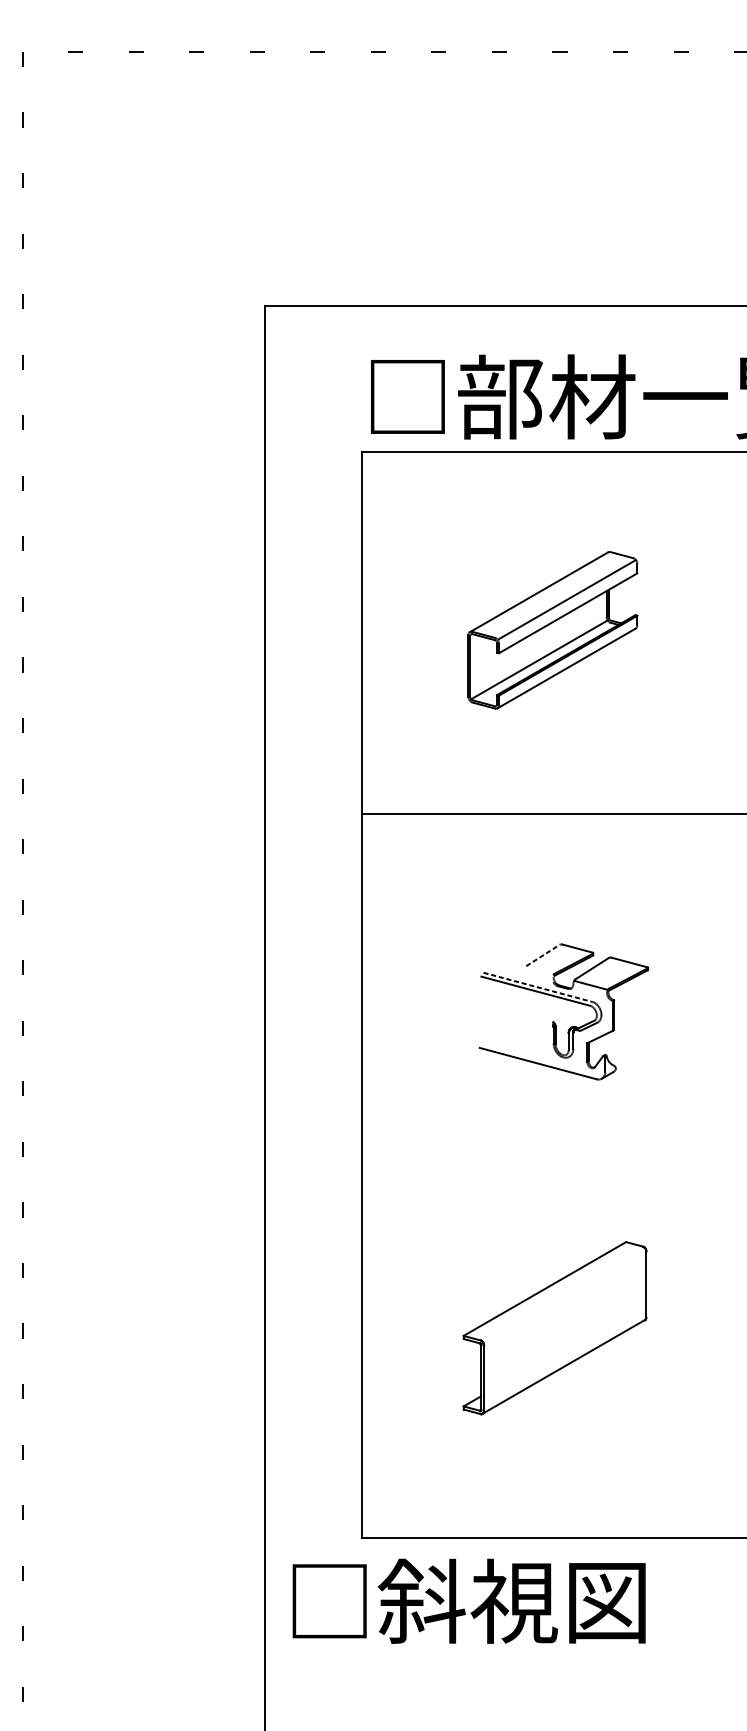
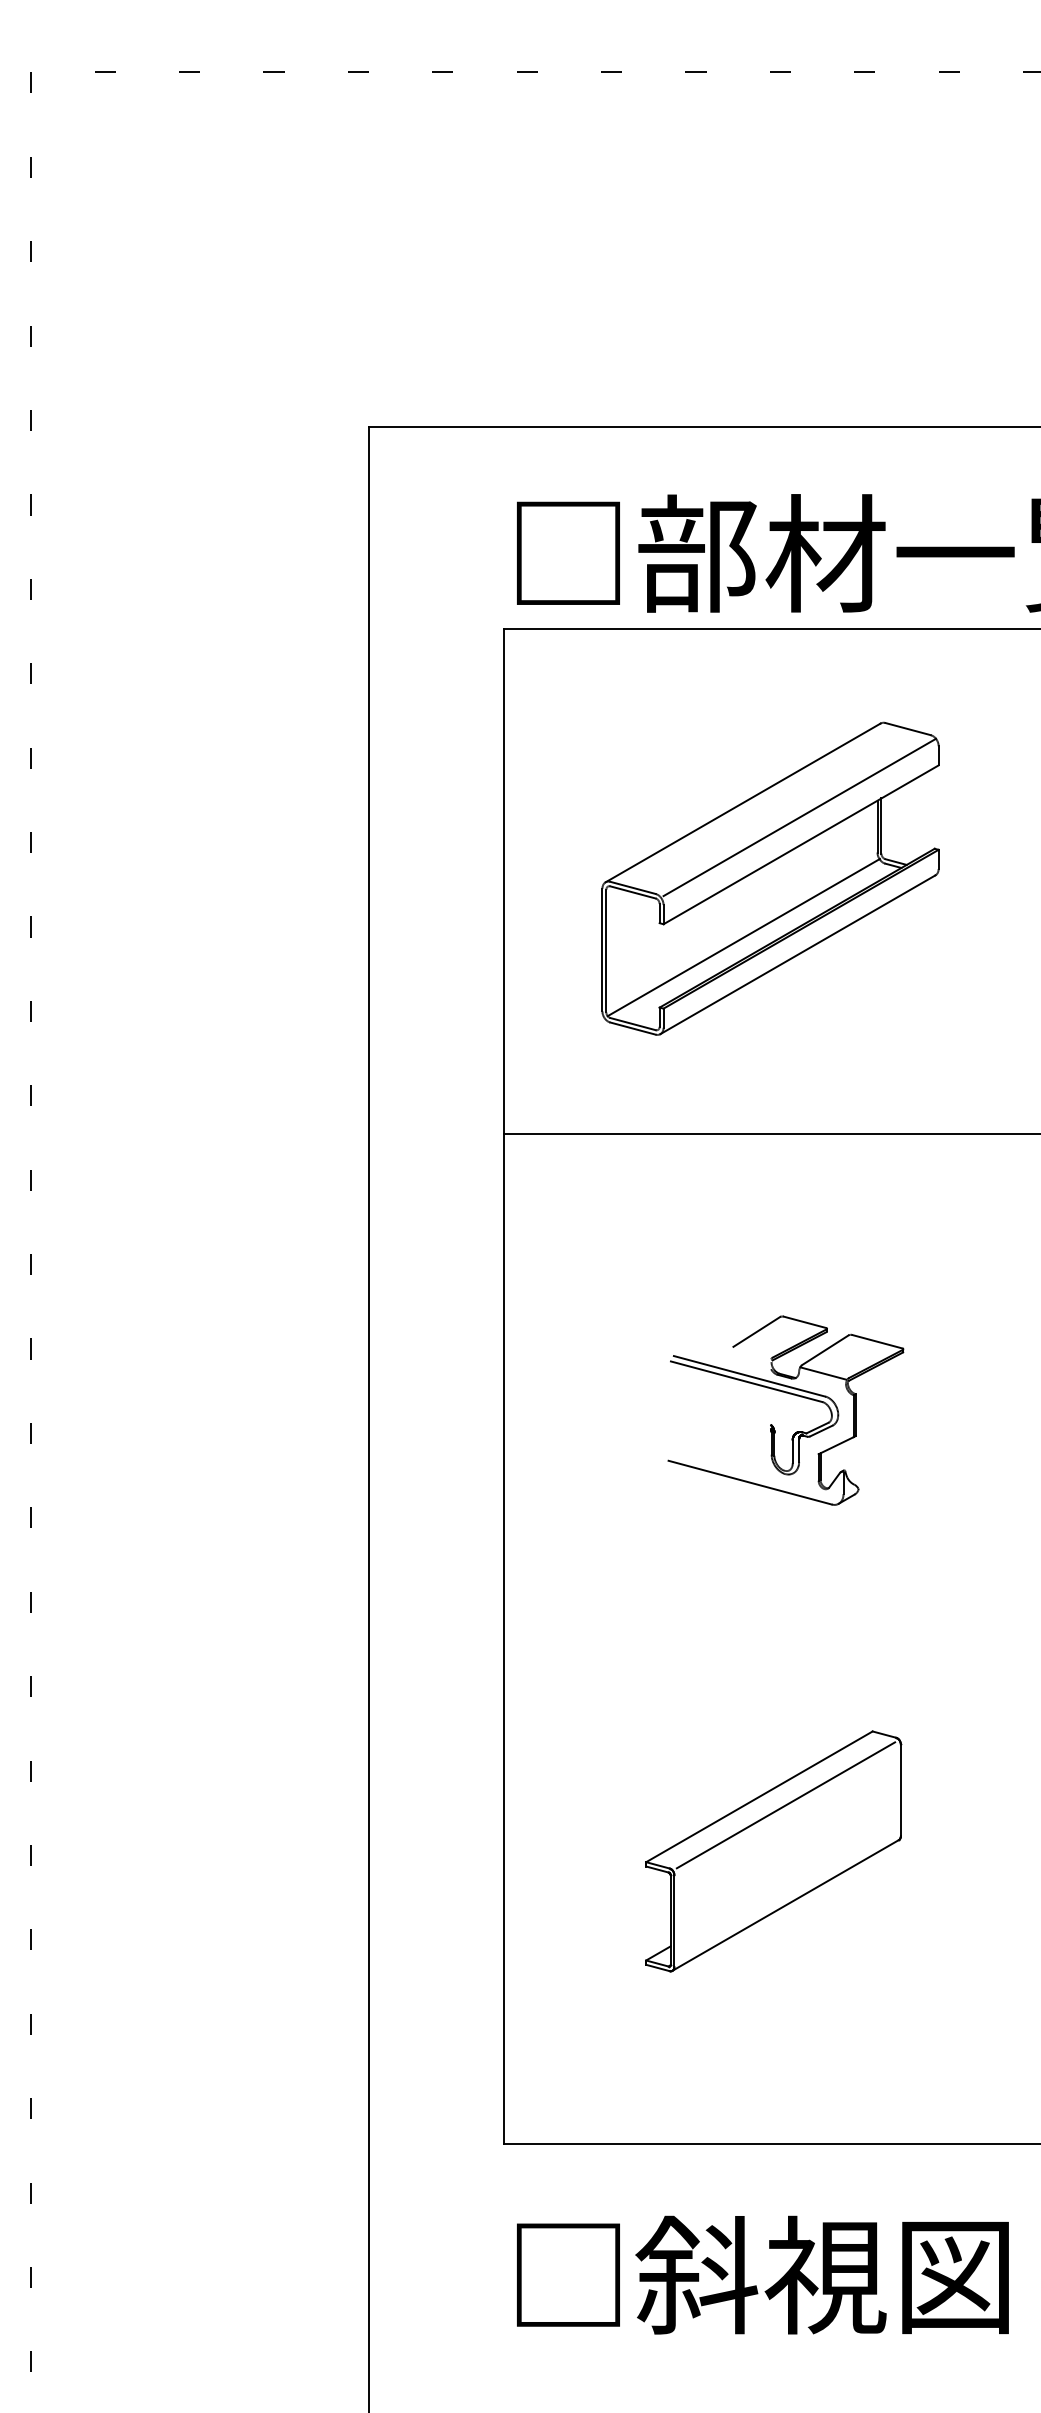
part: (552, 630) -> (770, 878), size x1.43
line: (542, 955) -> (756, 1331), dashed -> solid
line: (538, 987) -> (750, 1376), dashed -> solid
line: (563, 1295) -> (785, 1805), added
text: (468, 1600) -> (762, 2274), moved

